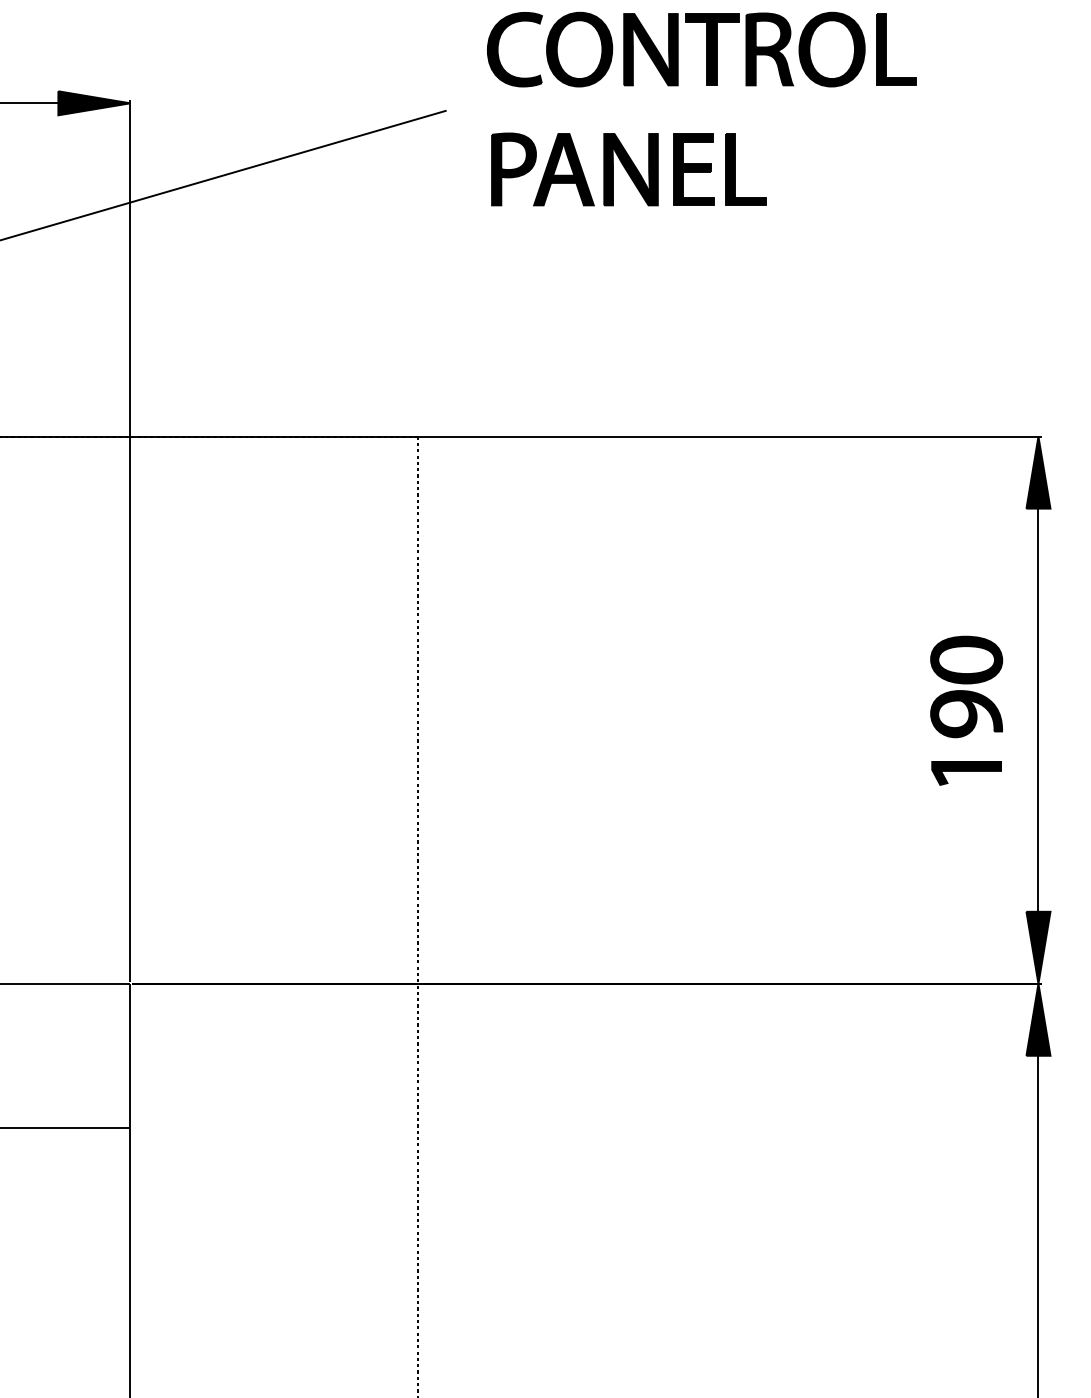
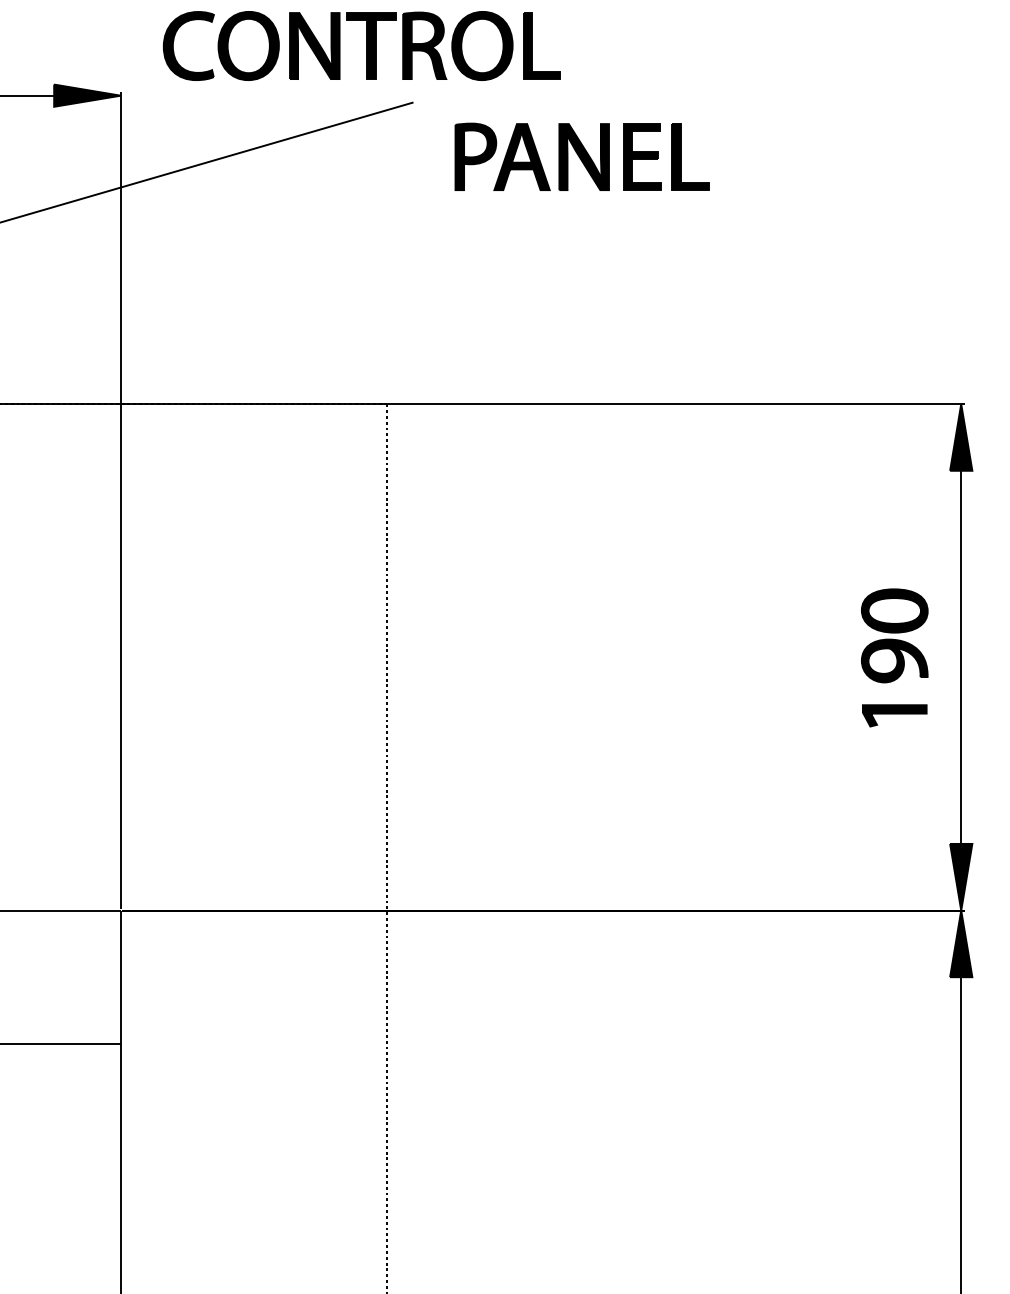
part: (701, 49) -> (361, 45), moved

